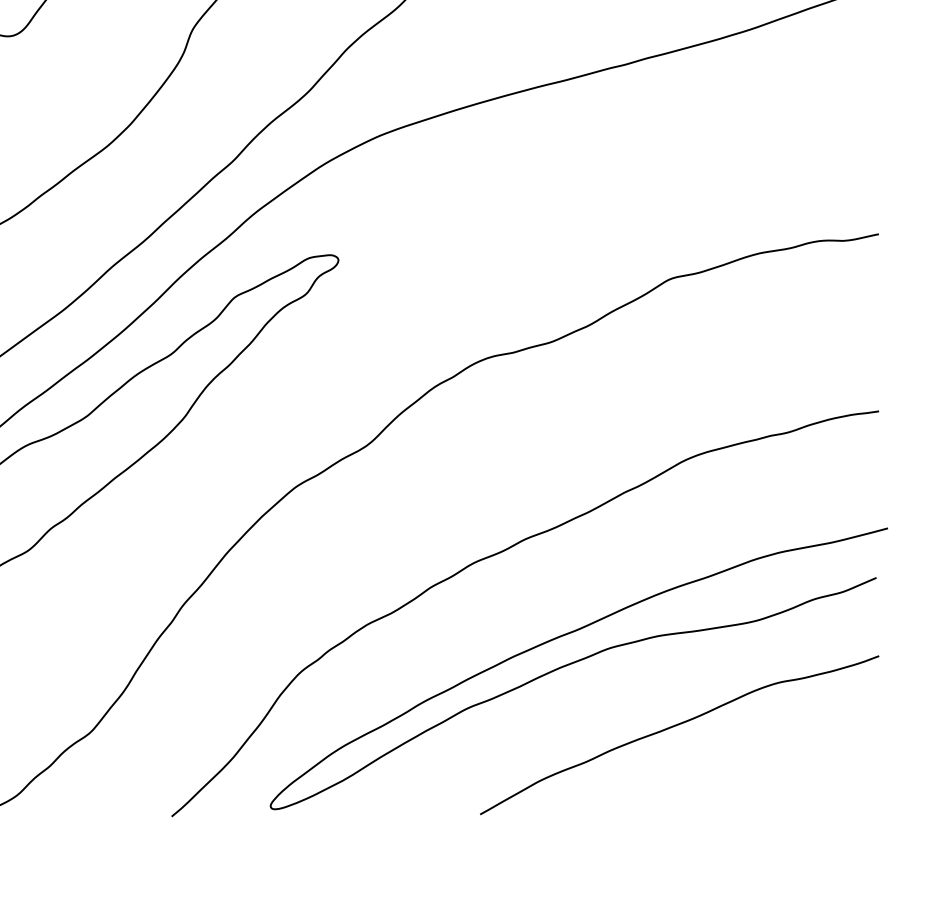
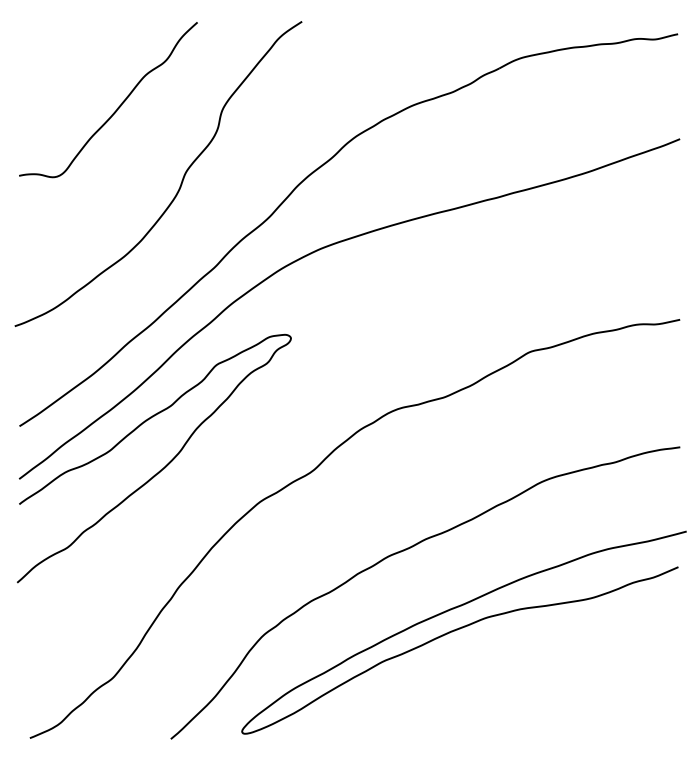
curve: (676, 726) -> (534, 674), removed

